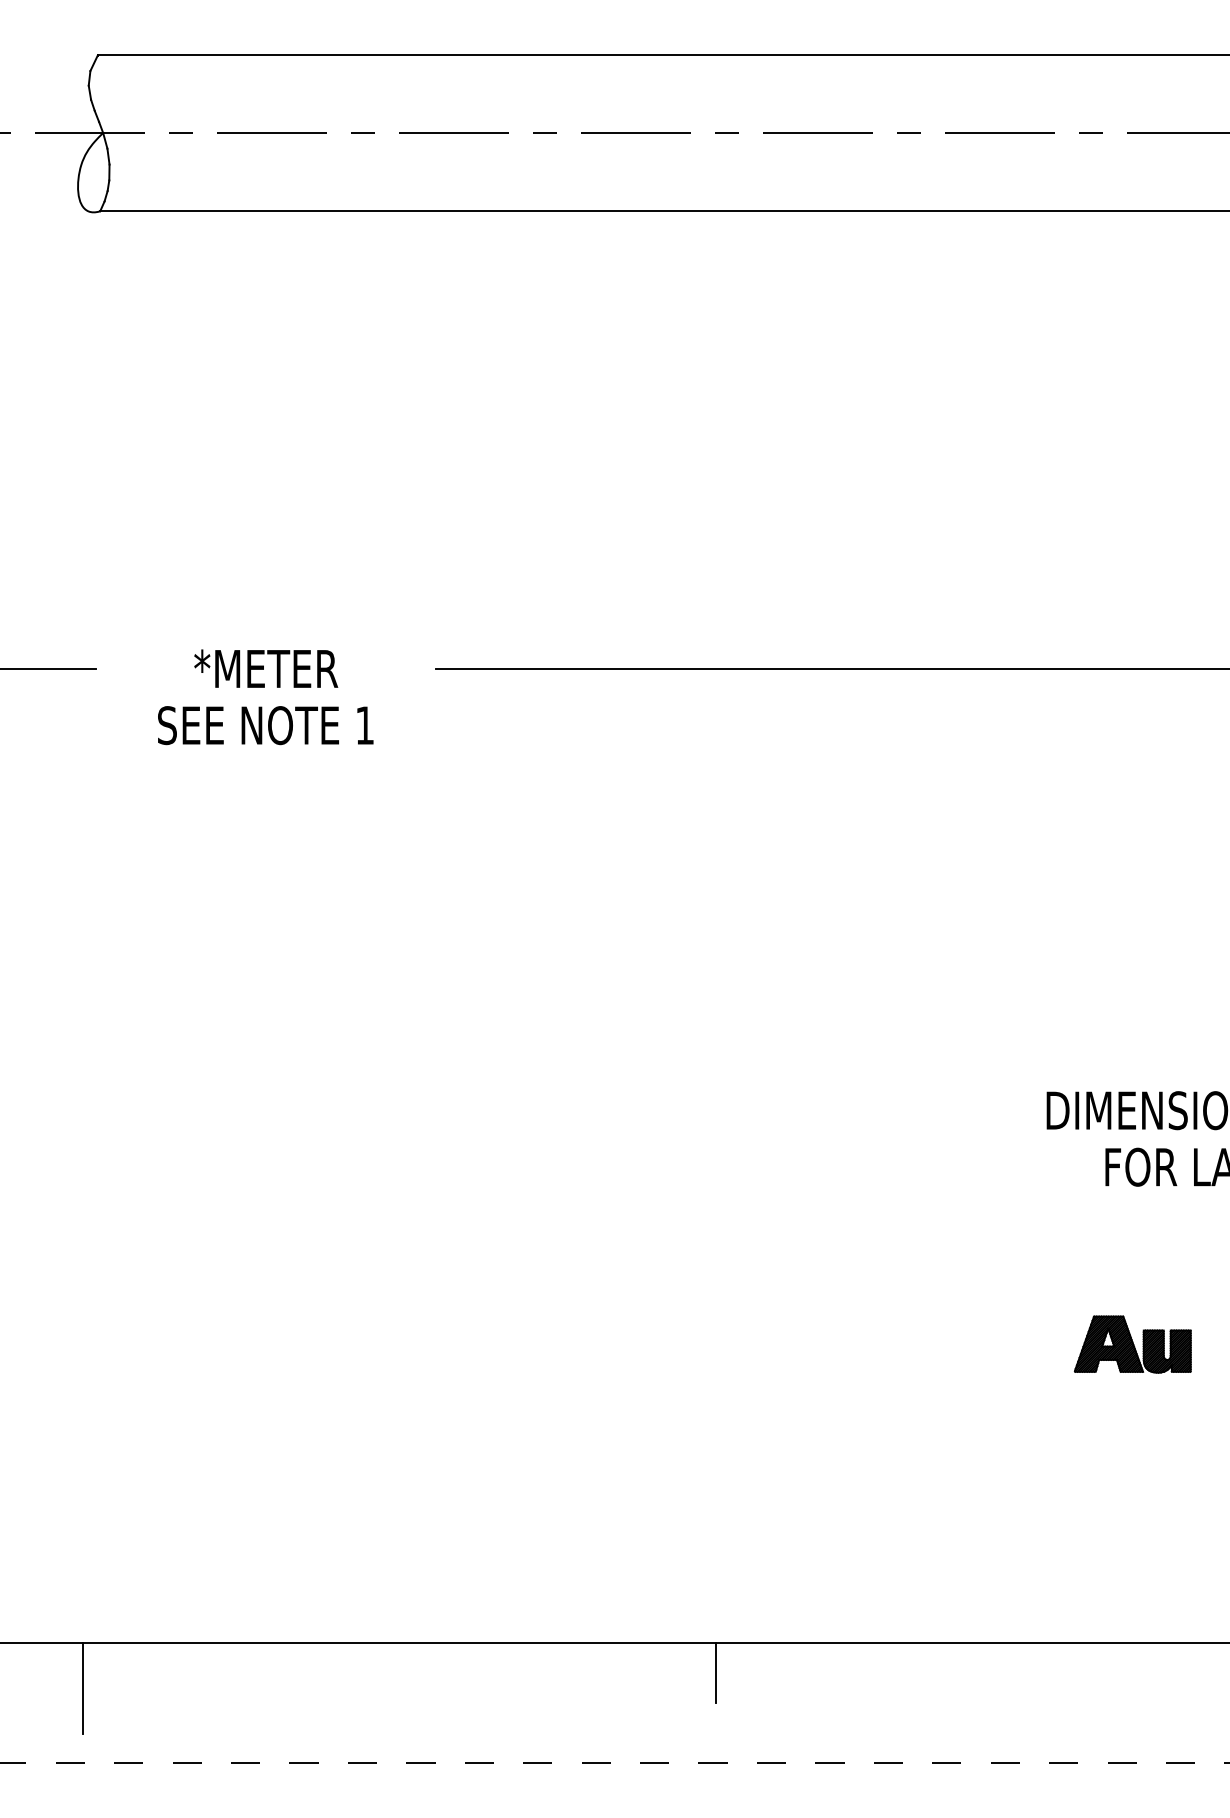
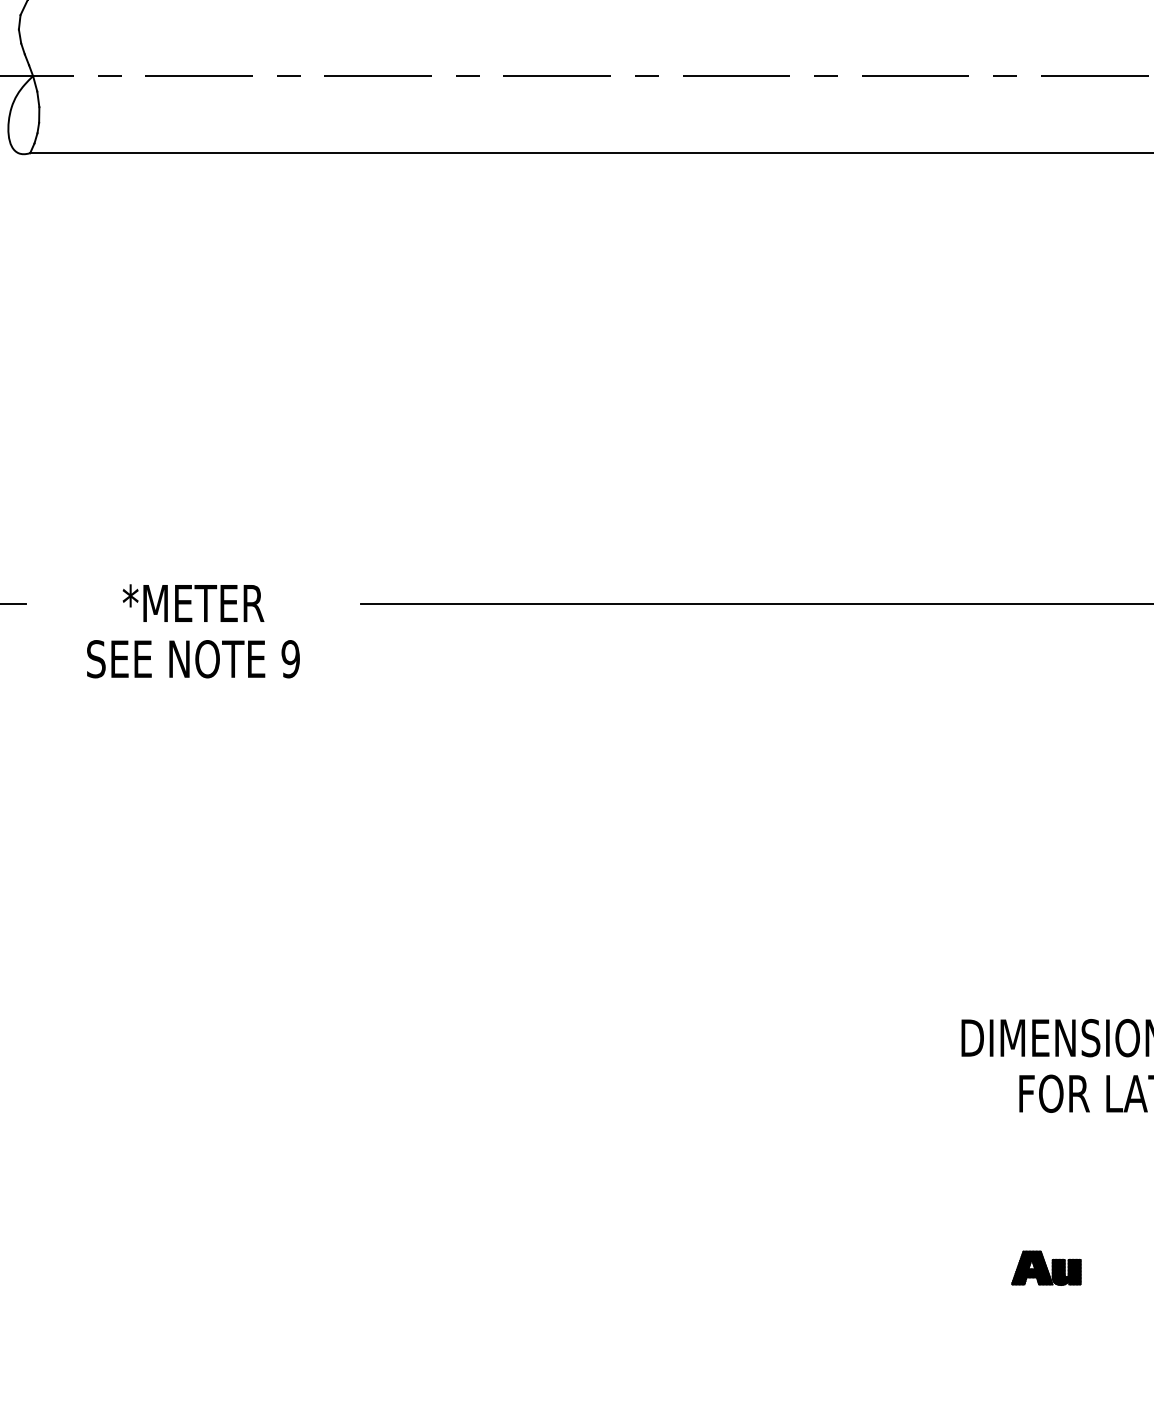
text: (364, 725) -> (290, 659), 1 -> 9
part: (1132, 1344) -> (1045, 1268), size x0.6

